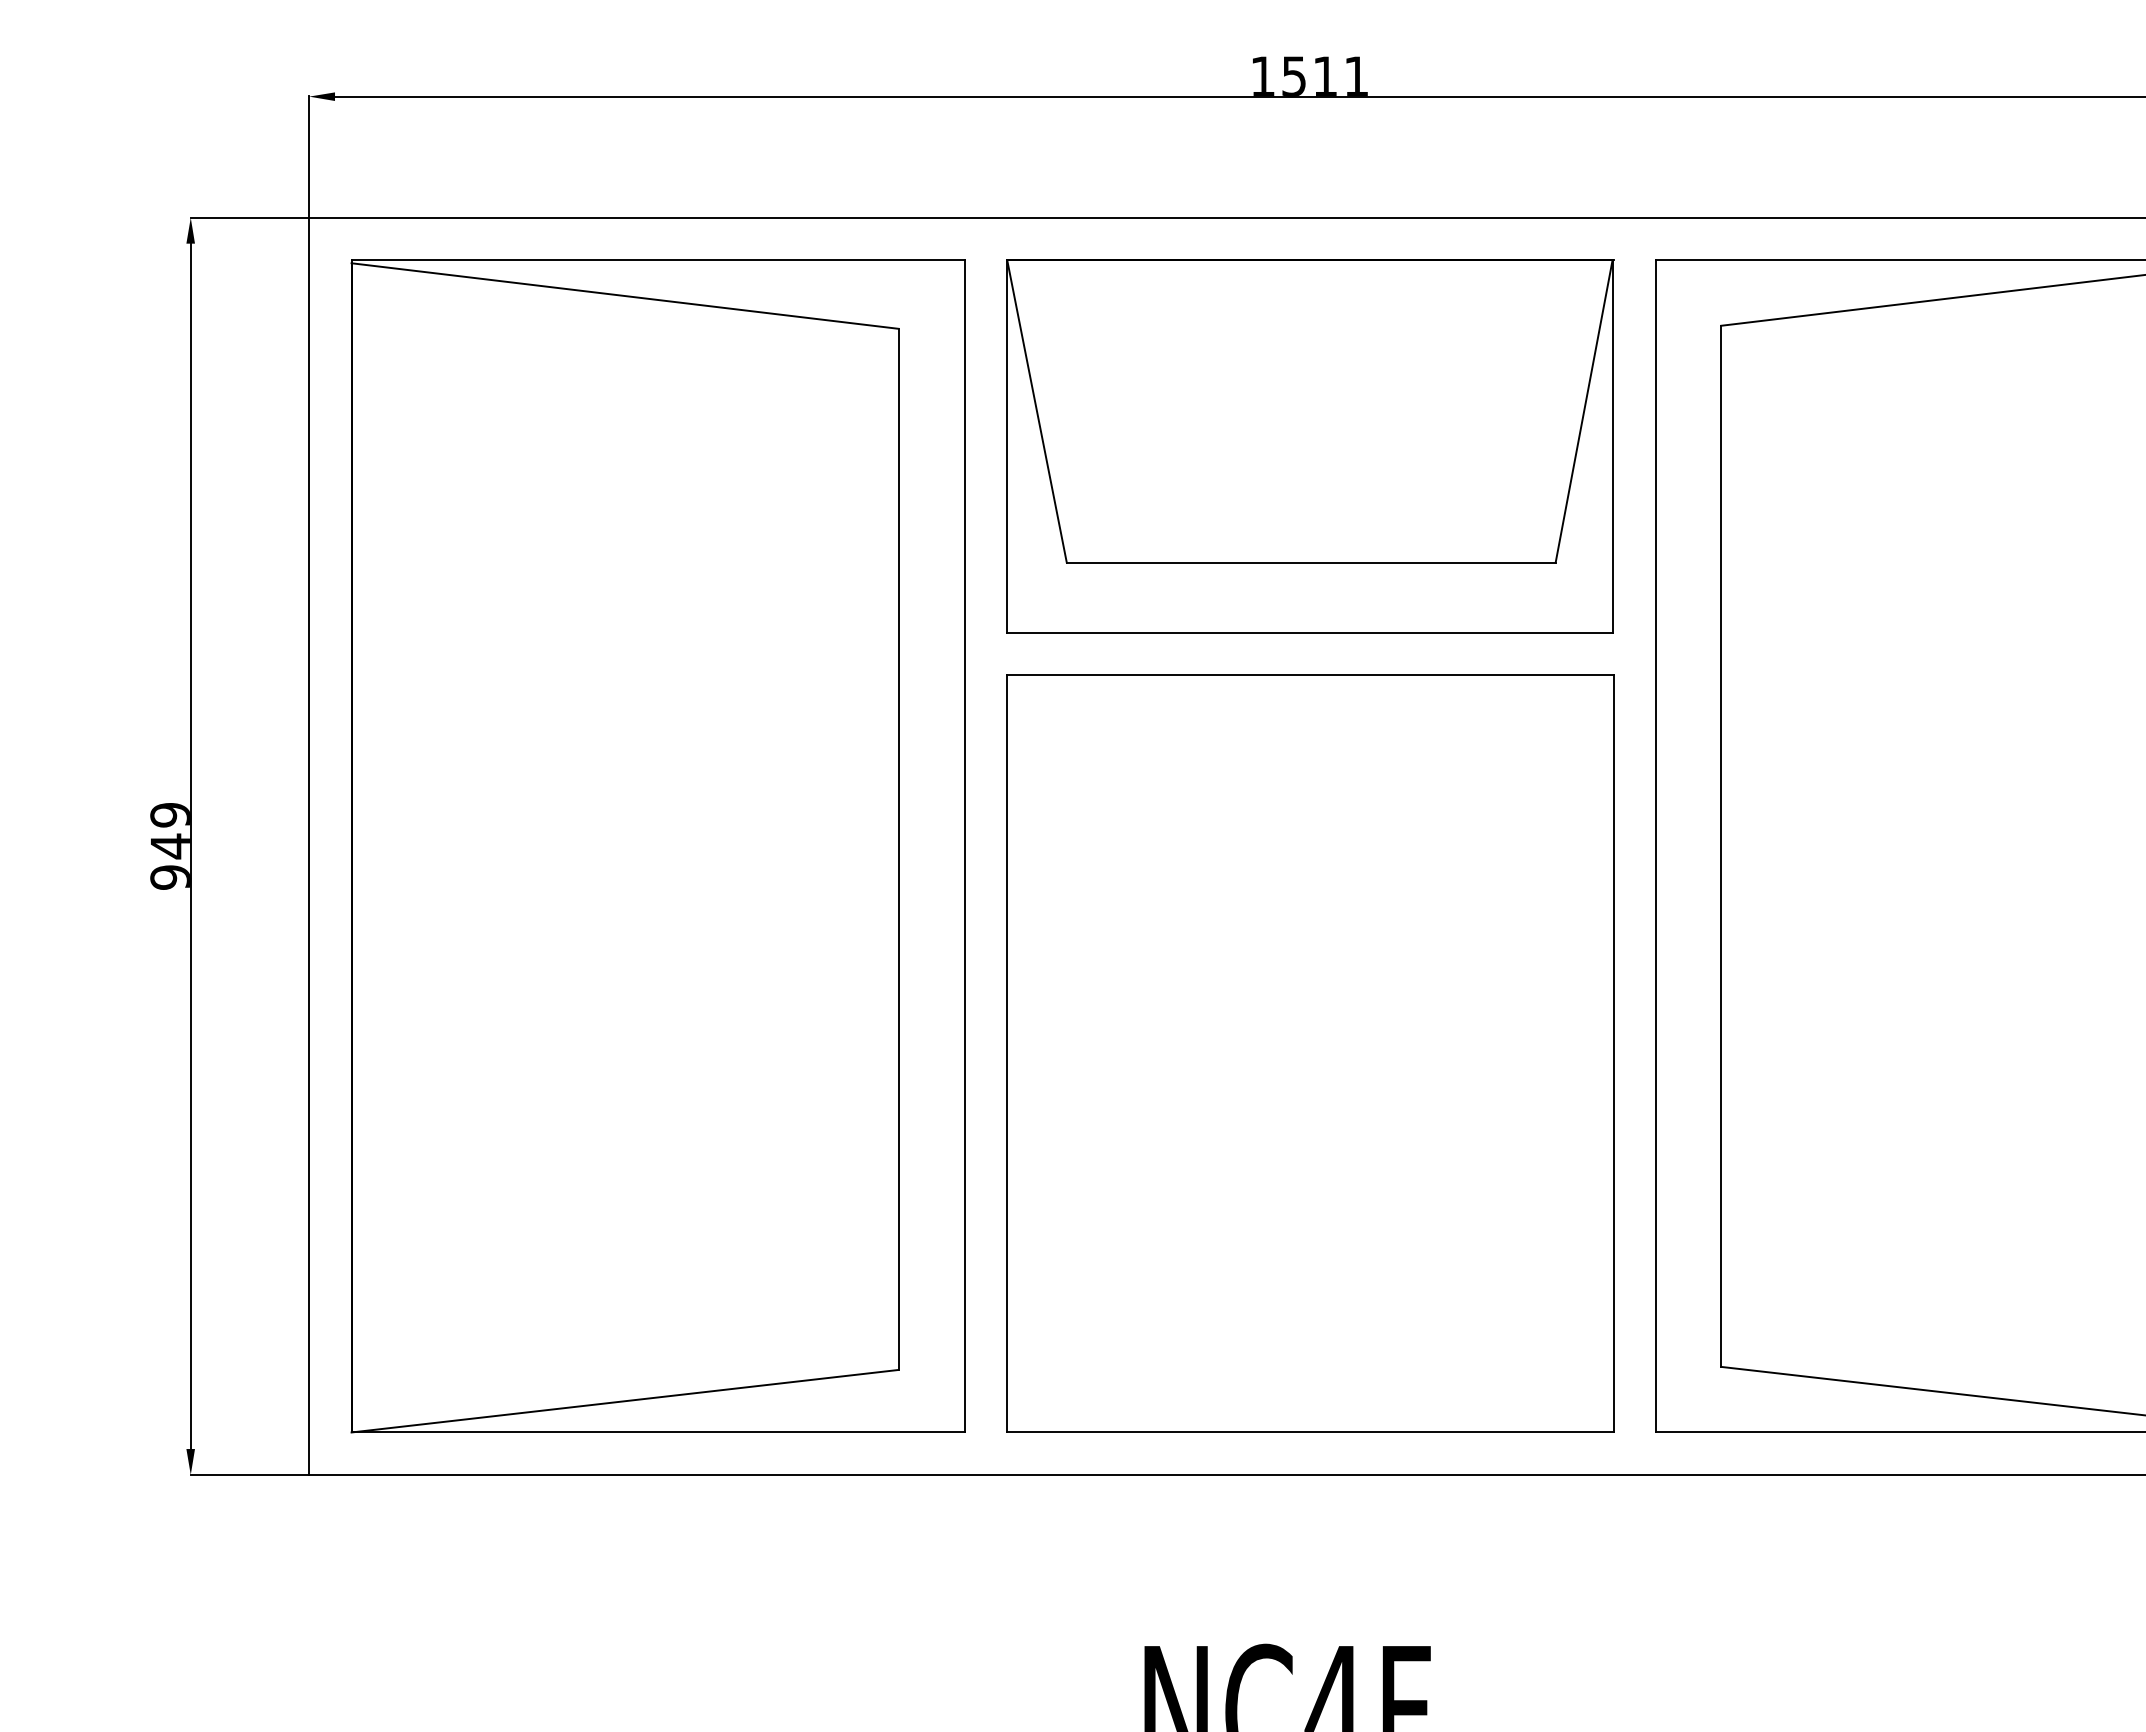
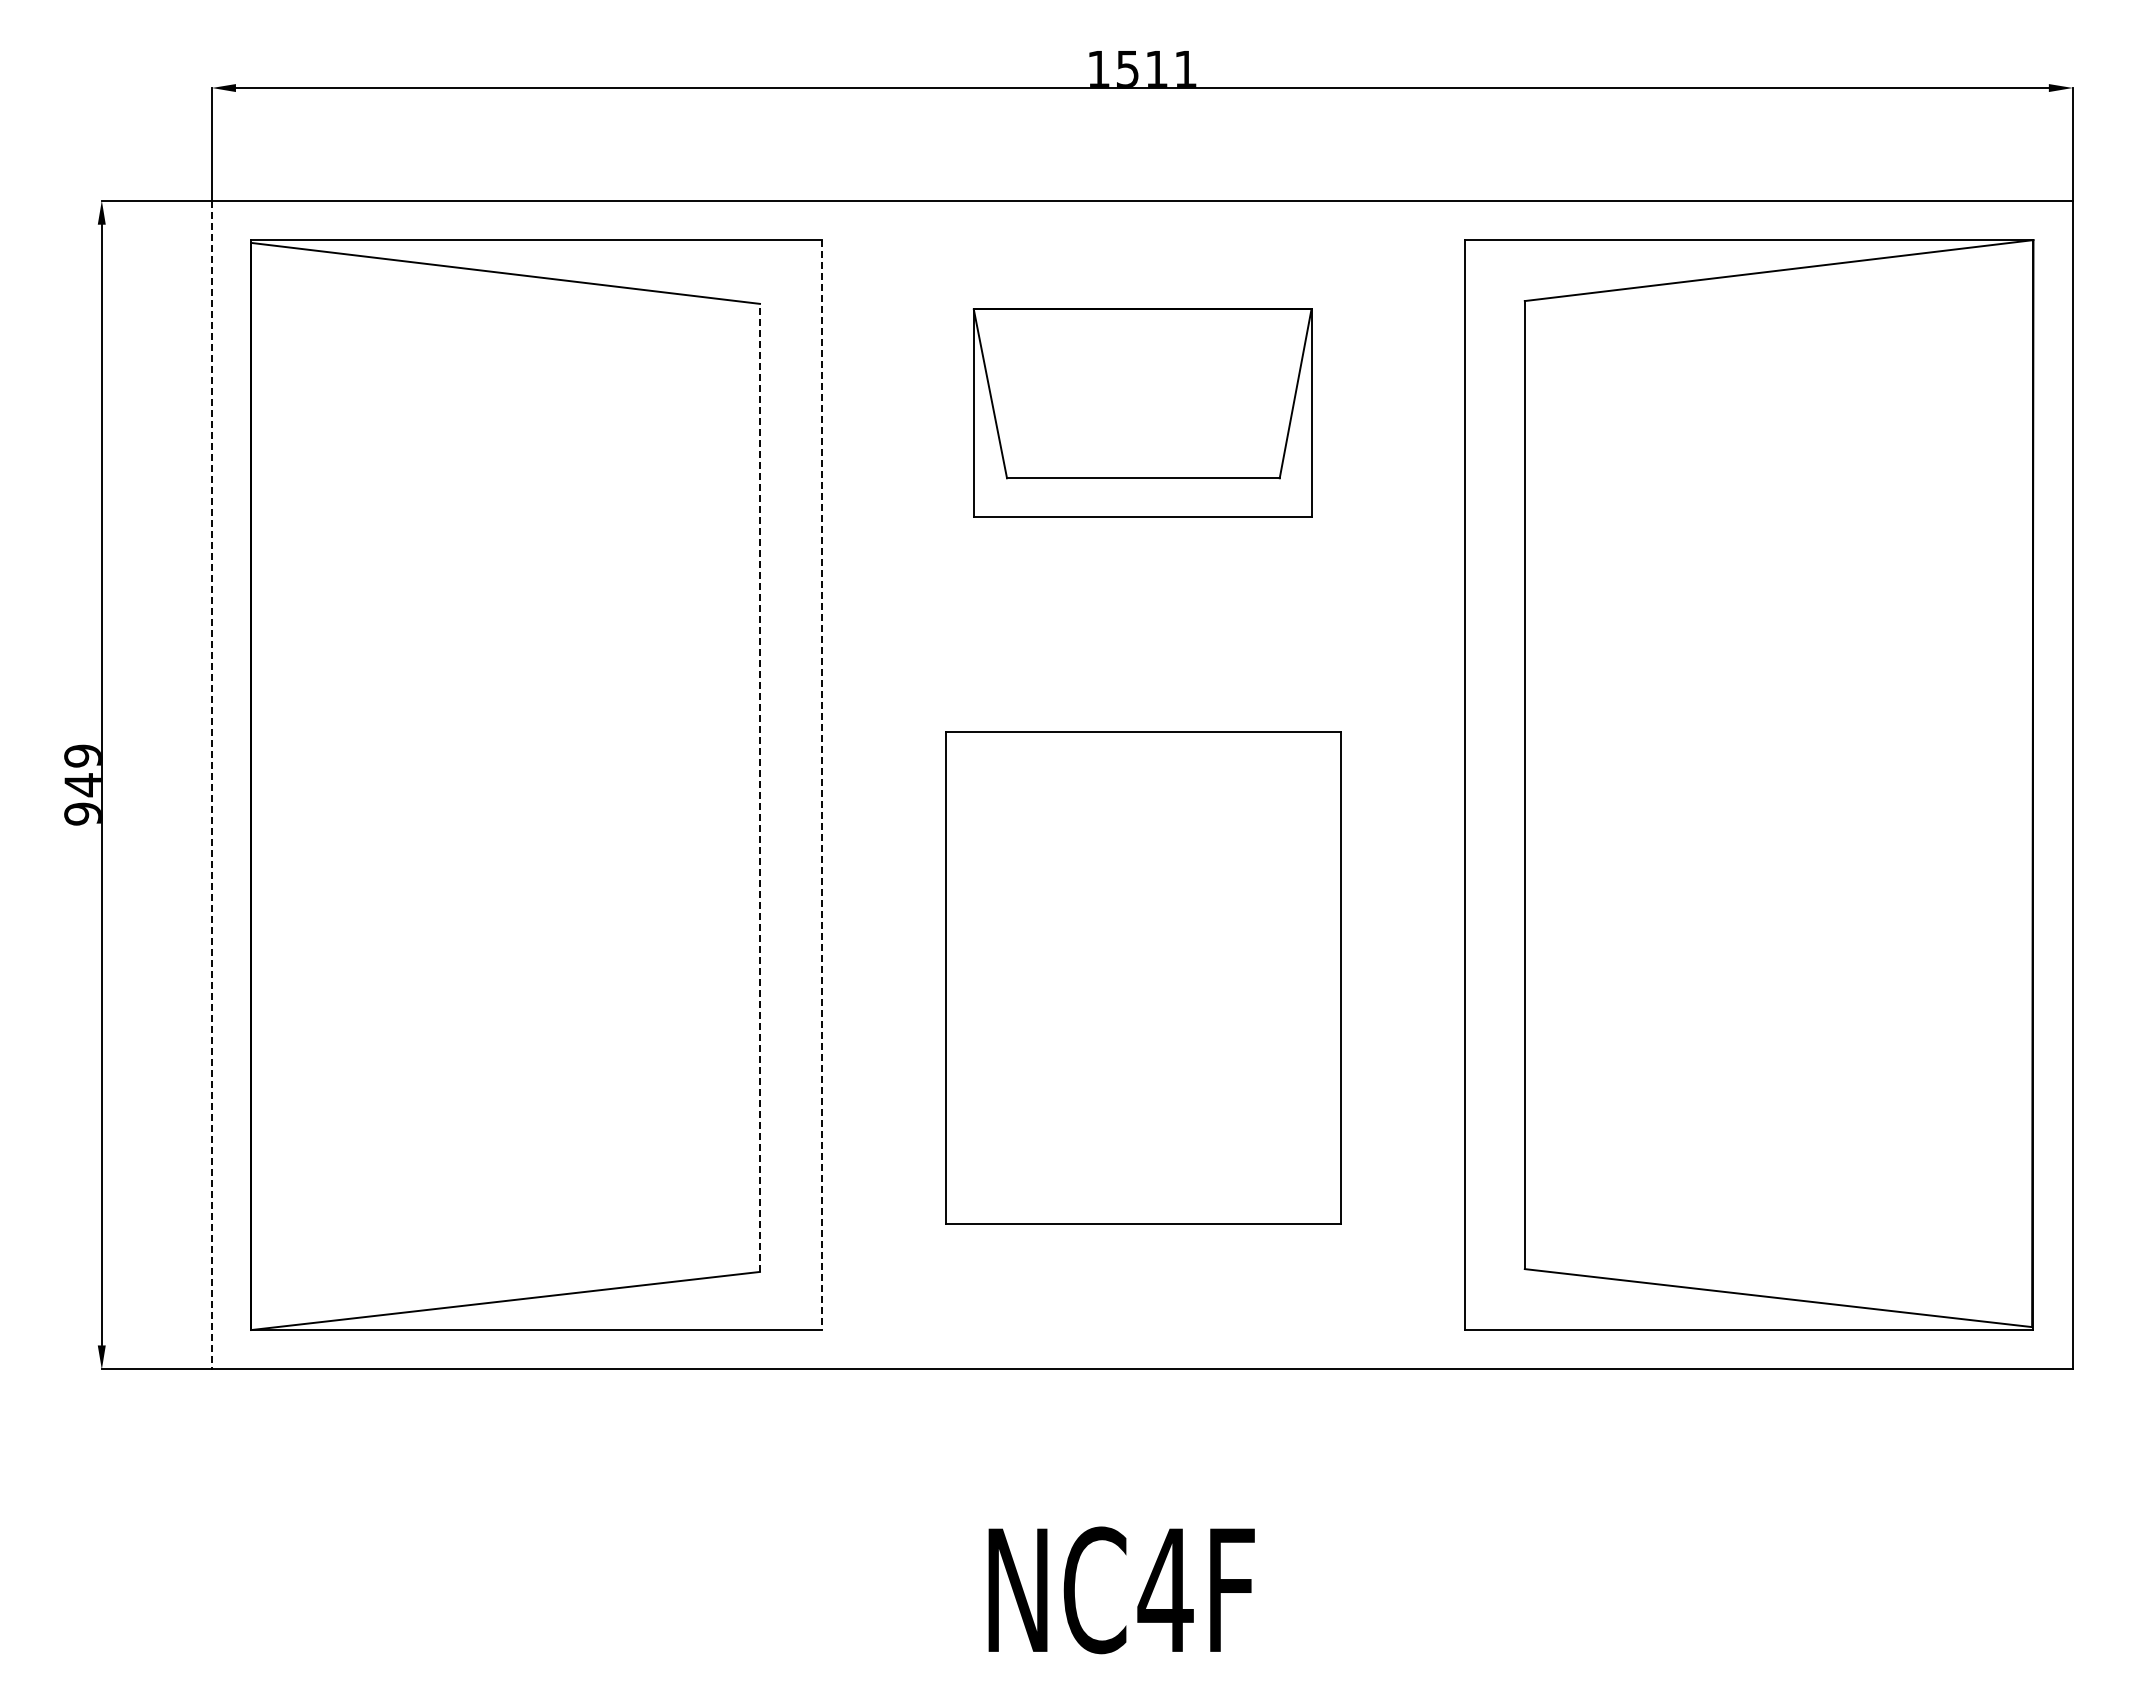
part: (1309, 446) -> (1142, 413), size x0.6
line: (308, 846) -> (211, 785), solid -> dashed
line: (964, 846) -> (821, 785), solid -> dashed
line: (899, 848) -> (760, 787), solid -> dashed
part: (1309, 1053) -> (1142, 977), size x0.7

